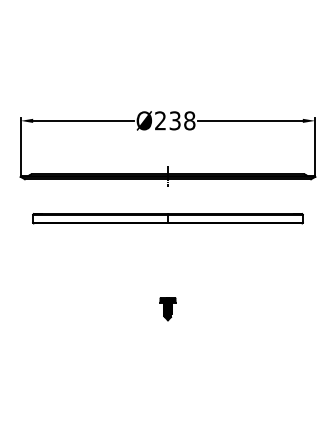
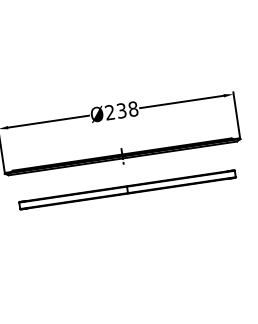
part: (167, 309) -> (137, 262), removed

